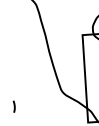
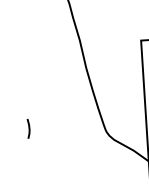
line: (13, 106) -> (27, 128), moved

